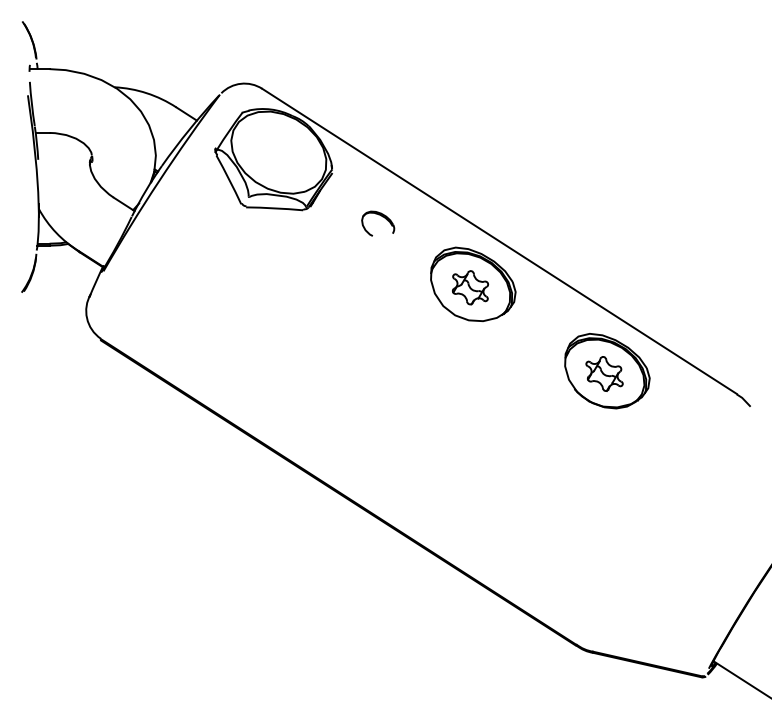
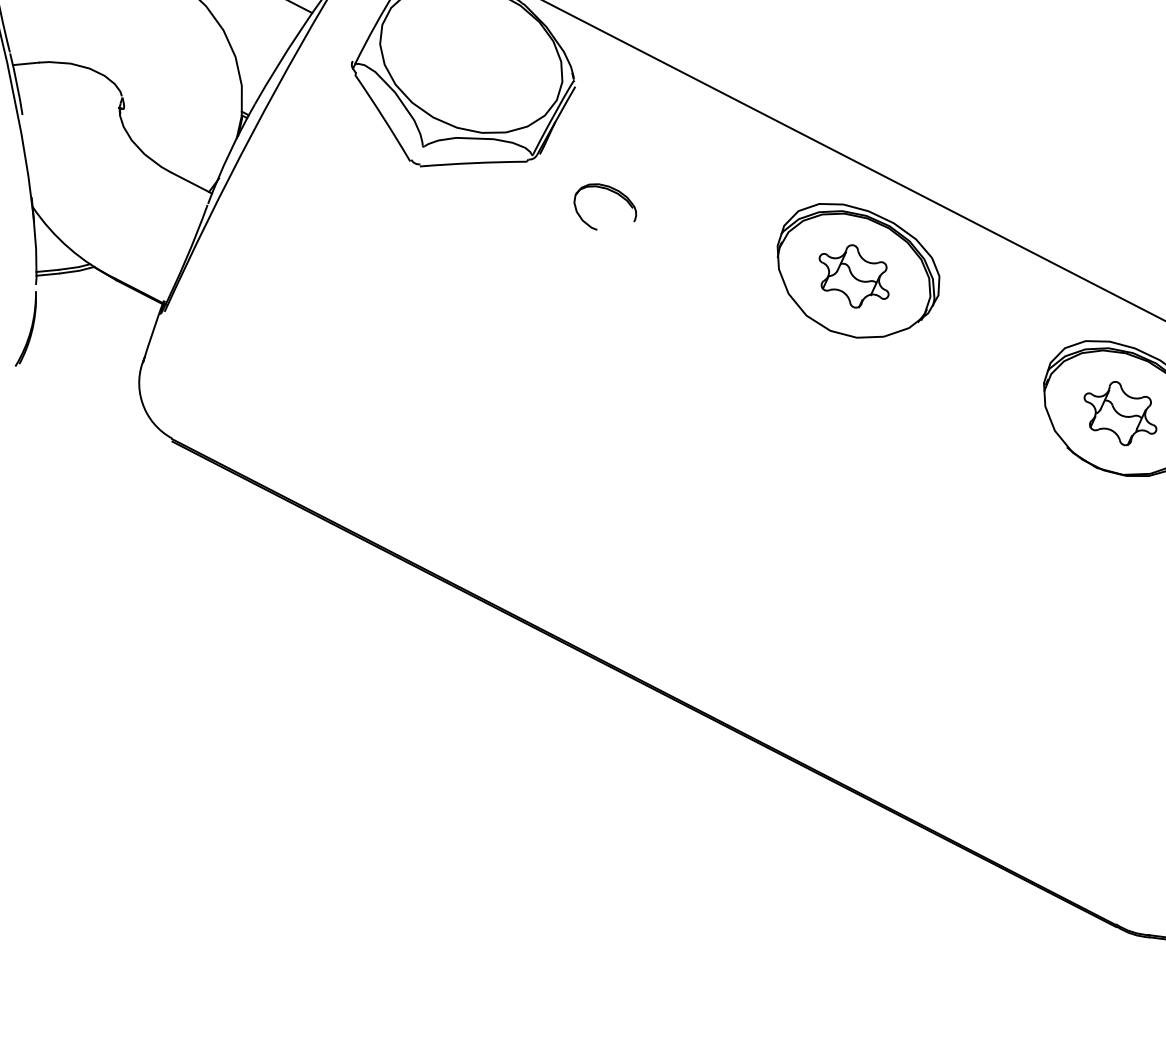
part: (382, 217) -> (612, 193), moved

